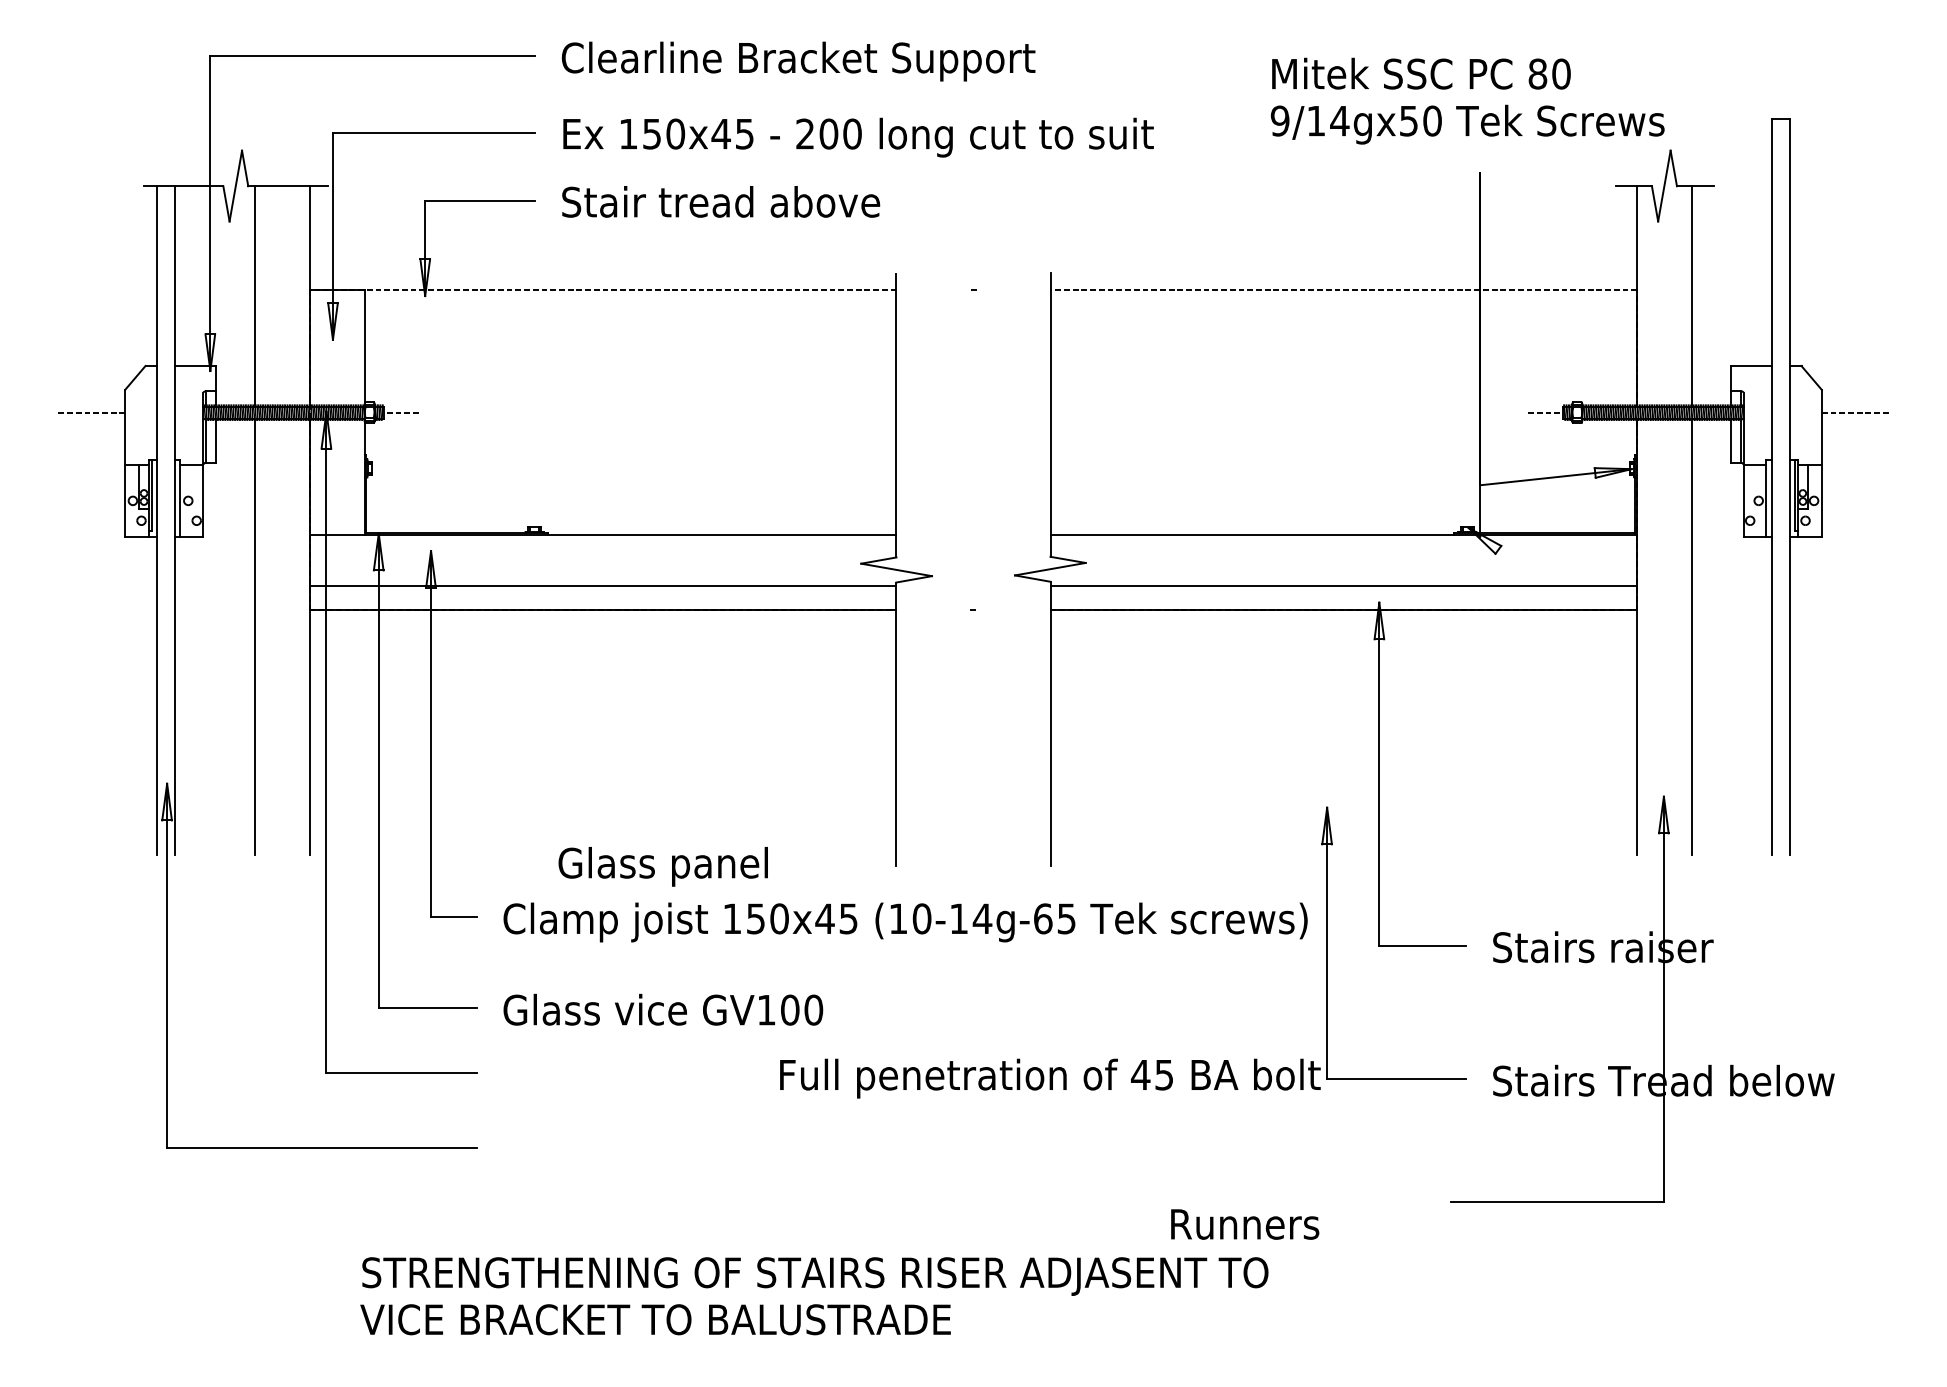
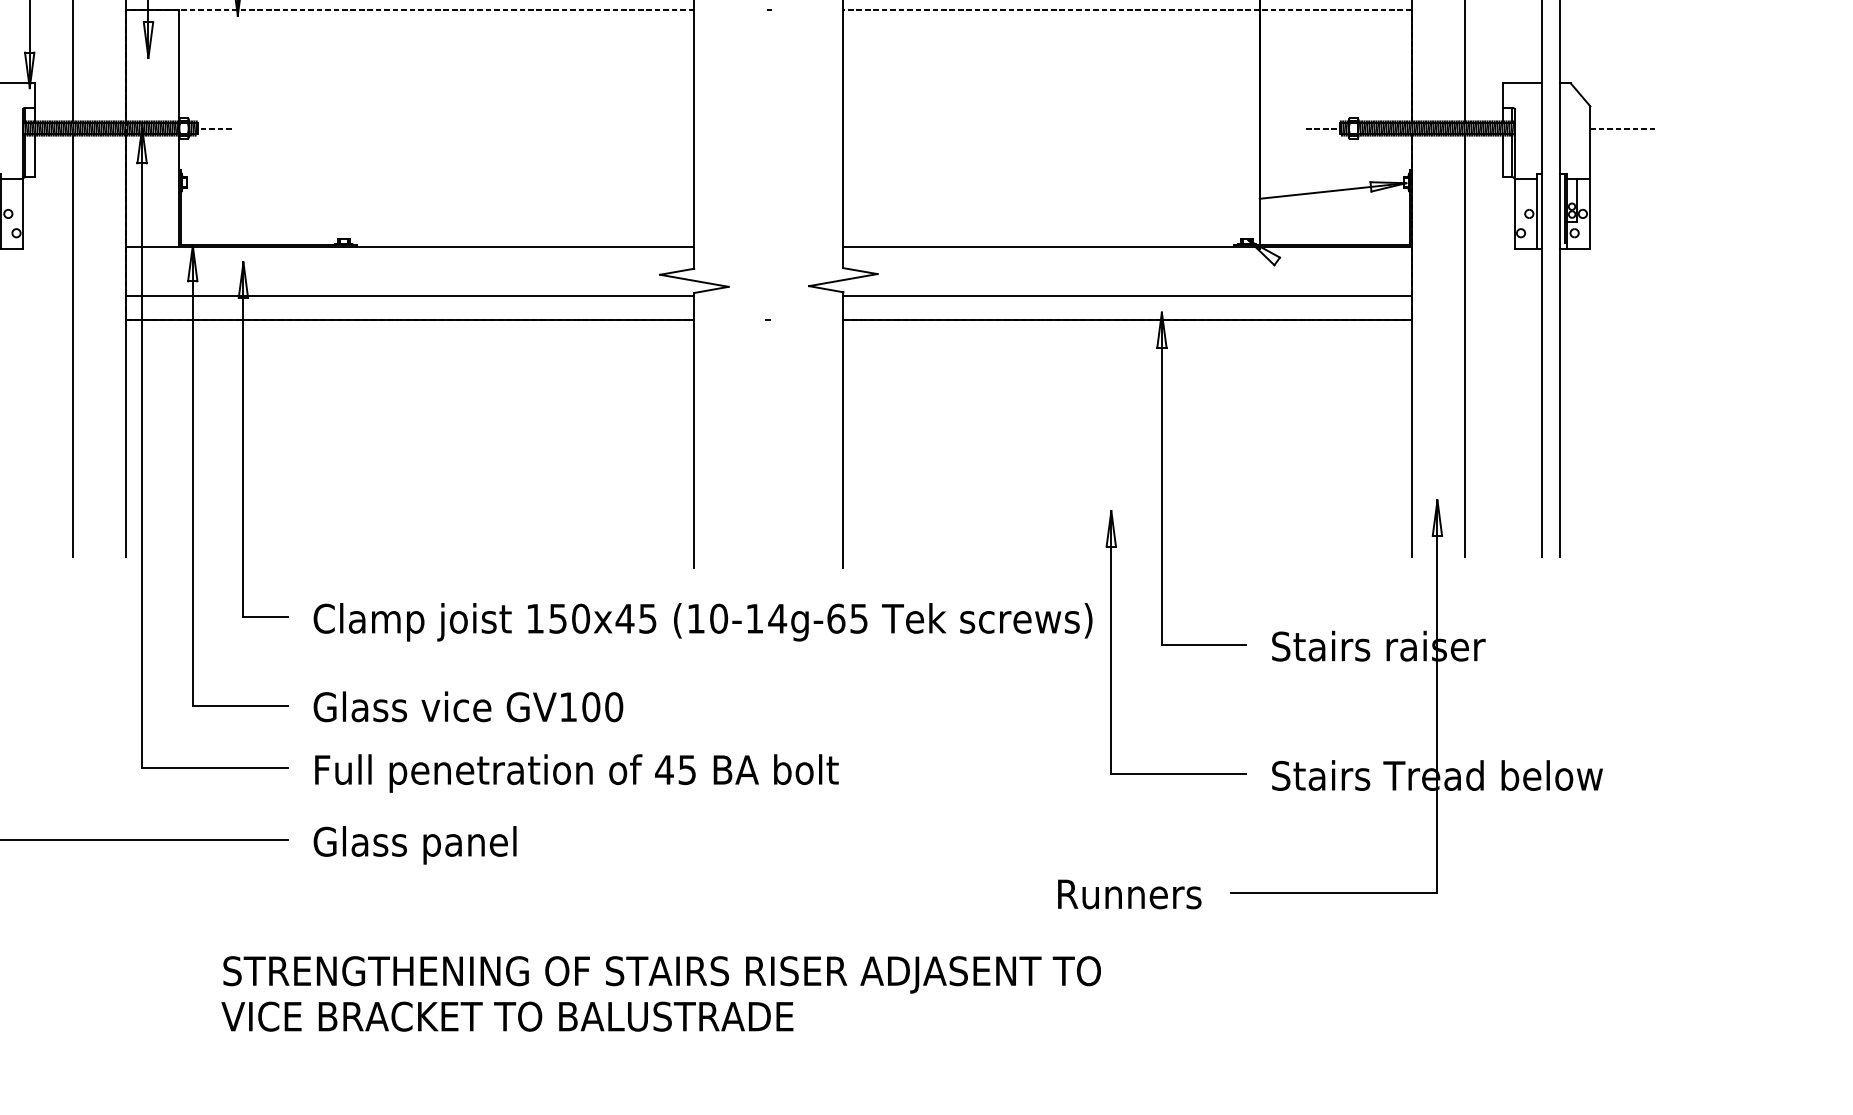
text: (662, 866) -> (414, 845), moved
text: (1050, 1078) -> (577, 773), moved
text: (1245, 1224) -> (1130, 894), moved
text: (814, 1296) -> (661, 994), moved

